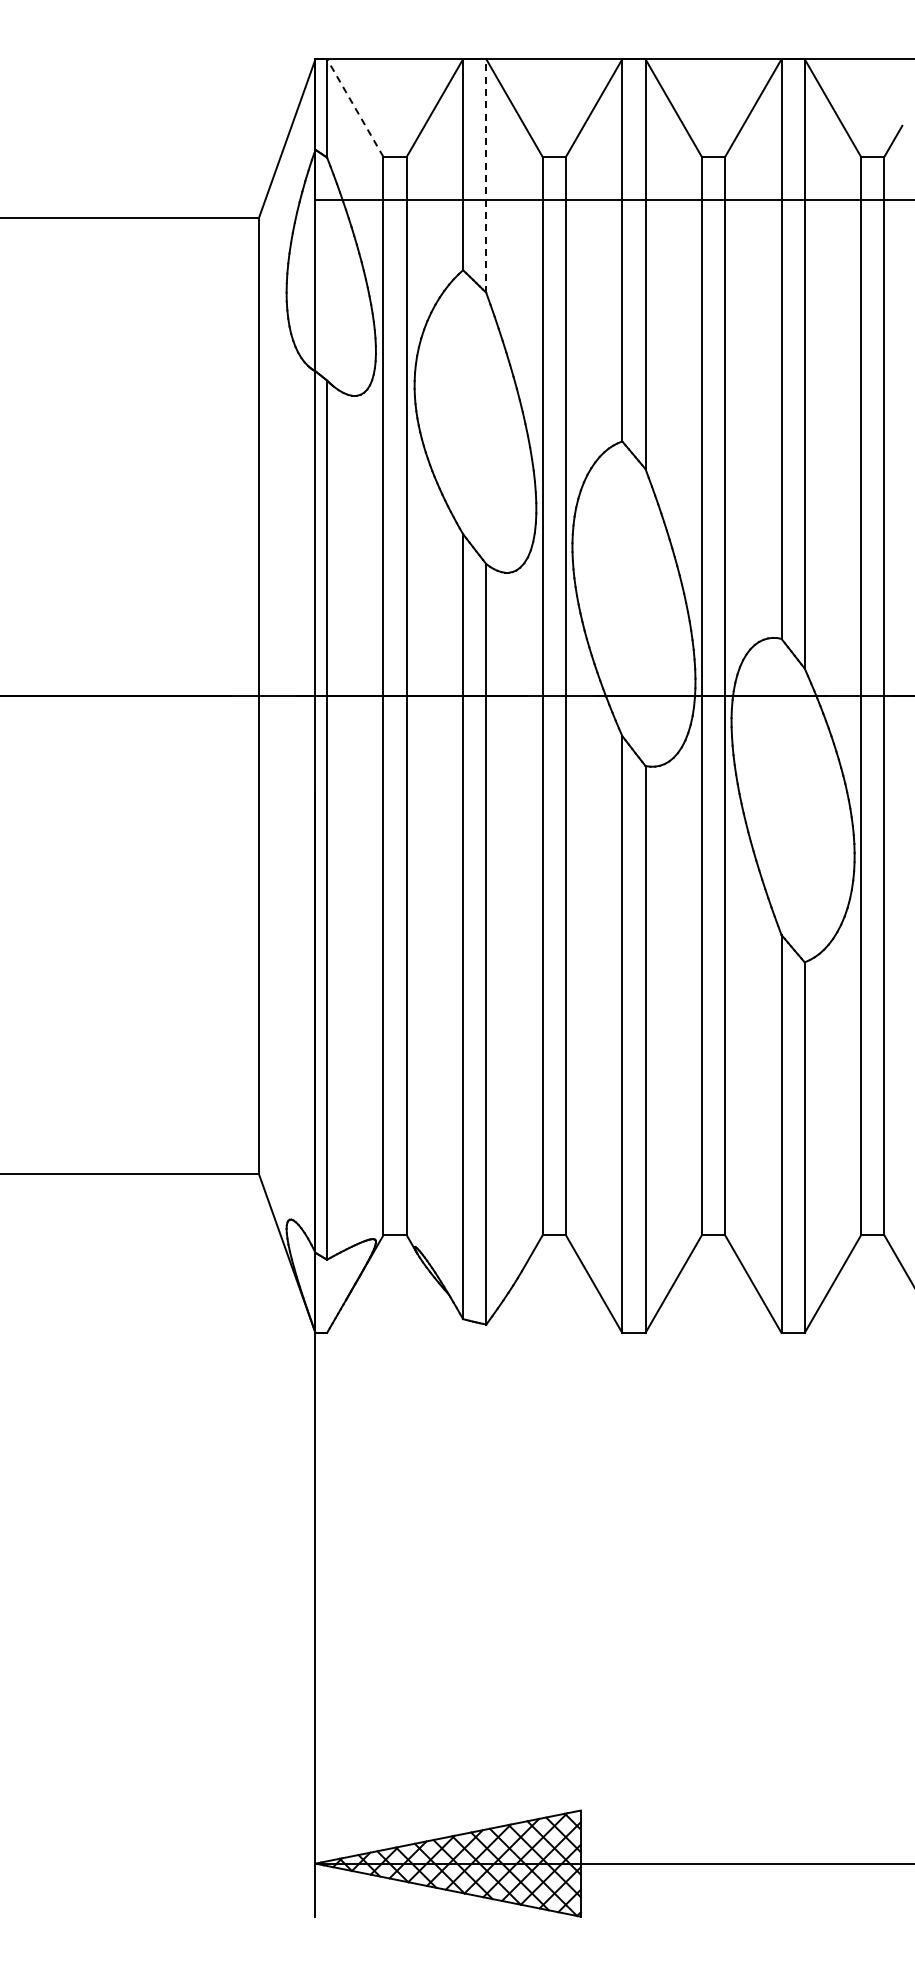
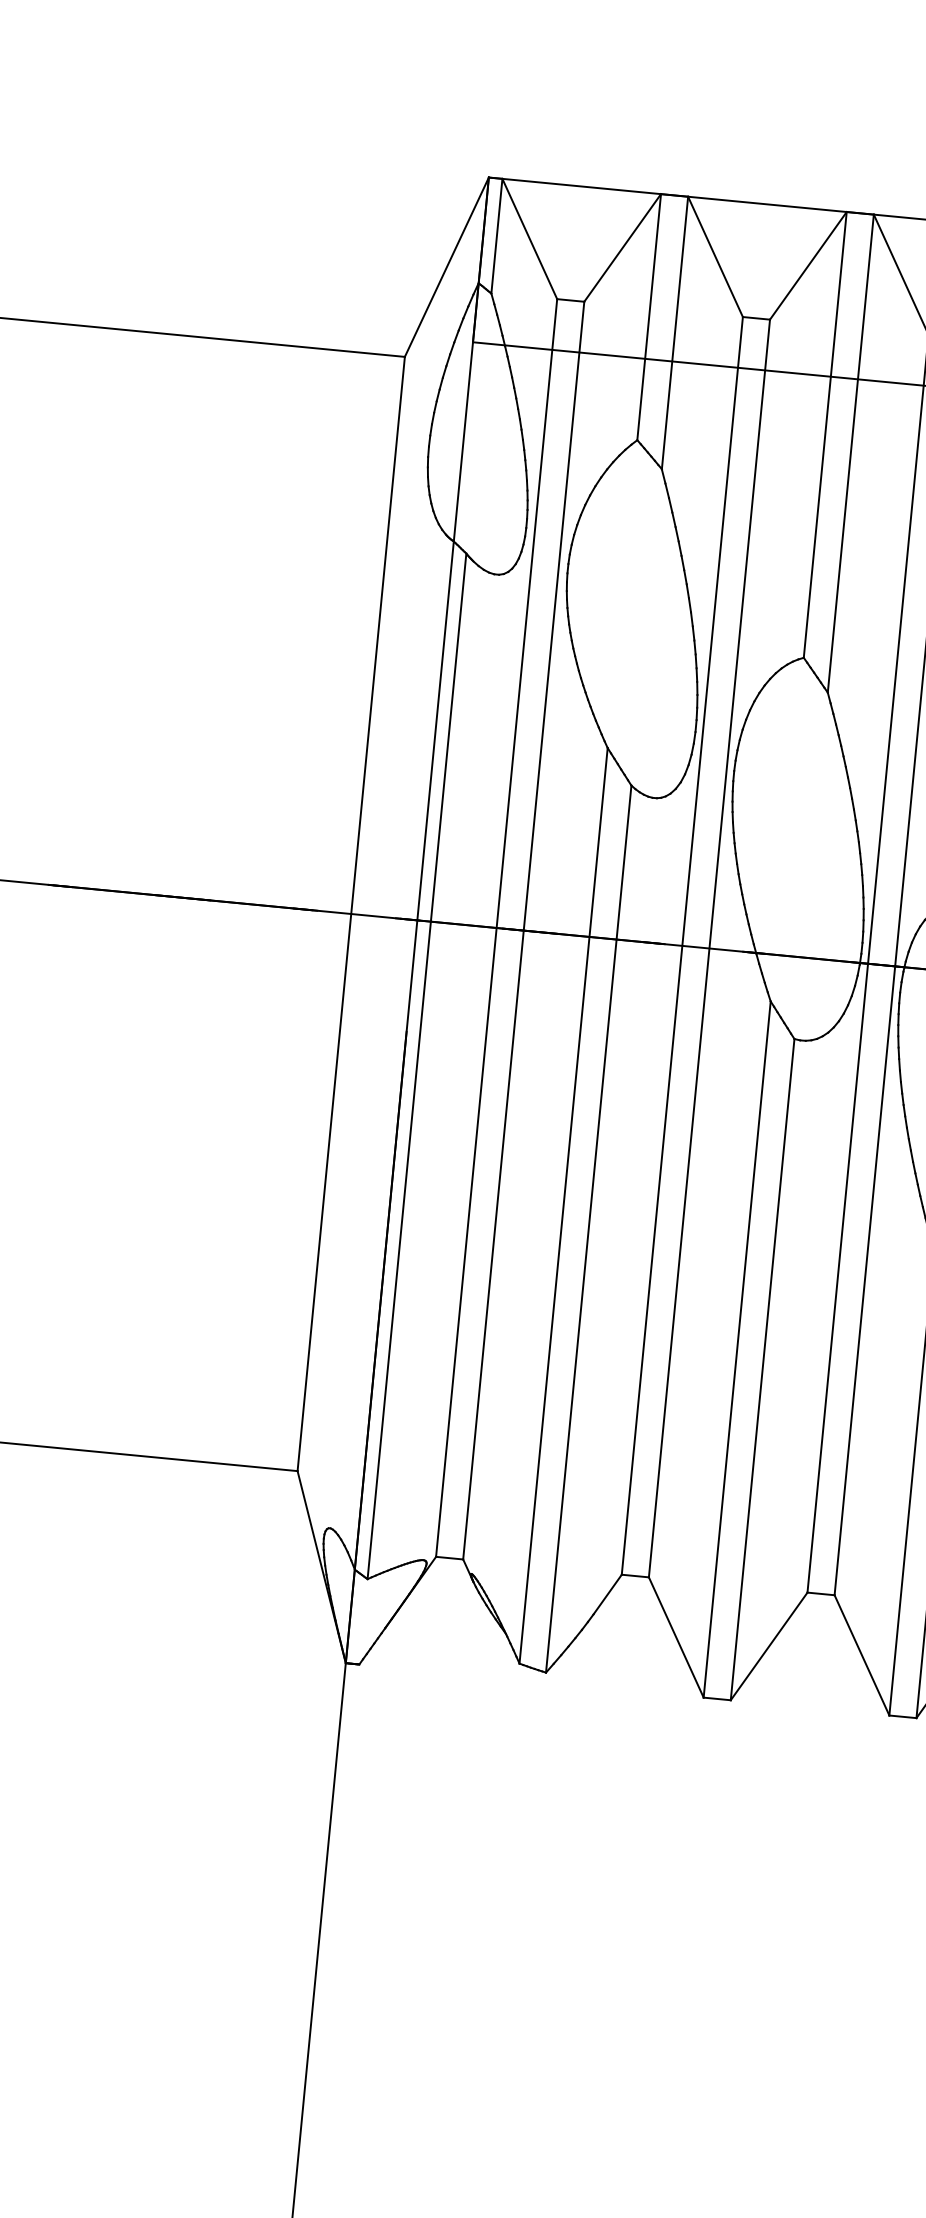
line: (355, 107) -> (530, 238), dashed -> solid
line: (486, 176) -> (675, 333), dashed -> solid

